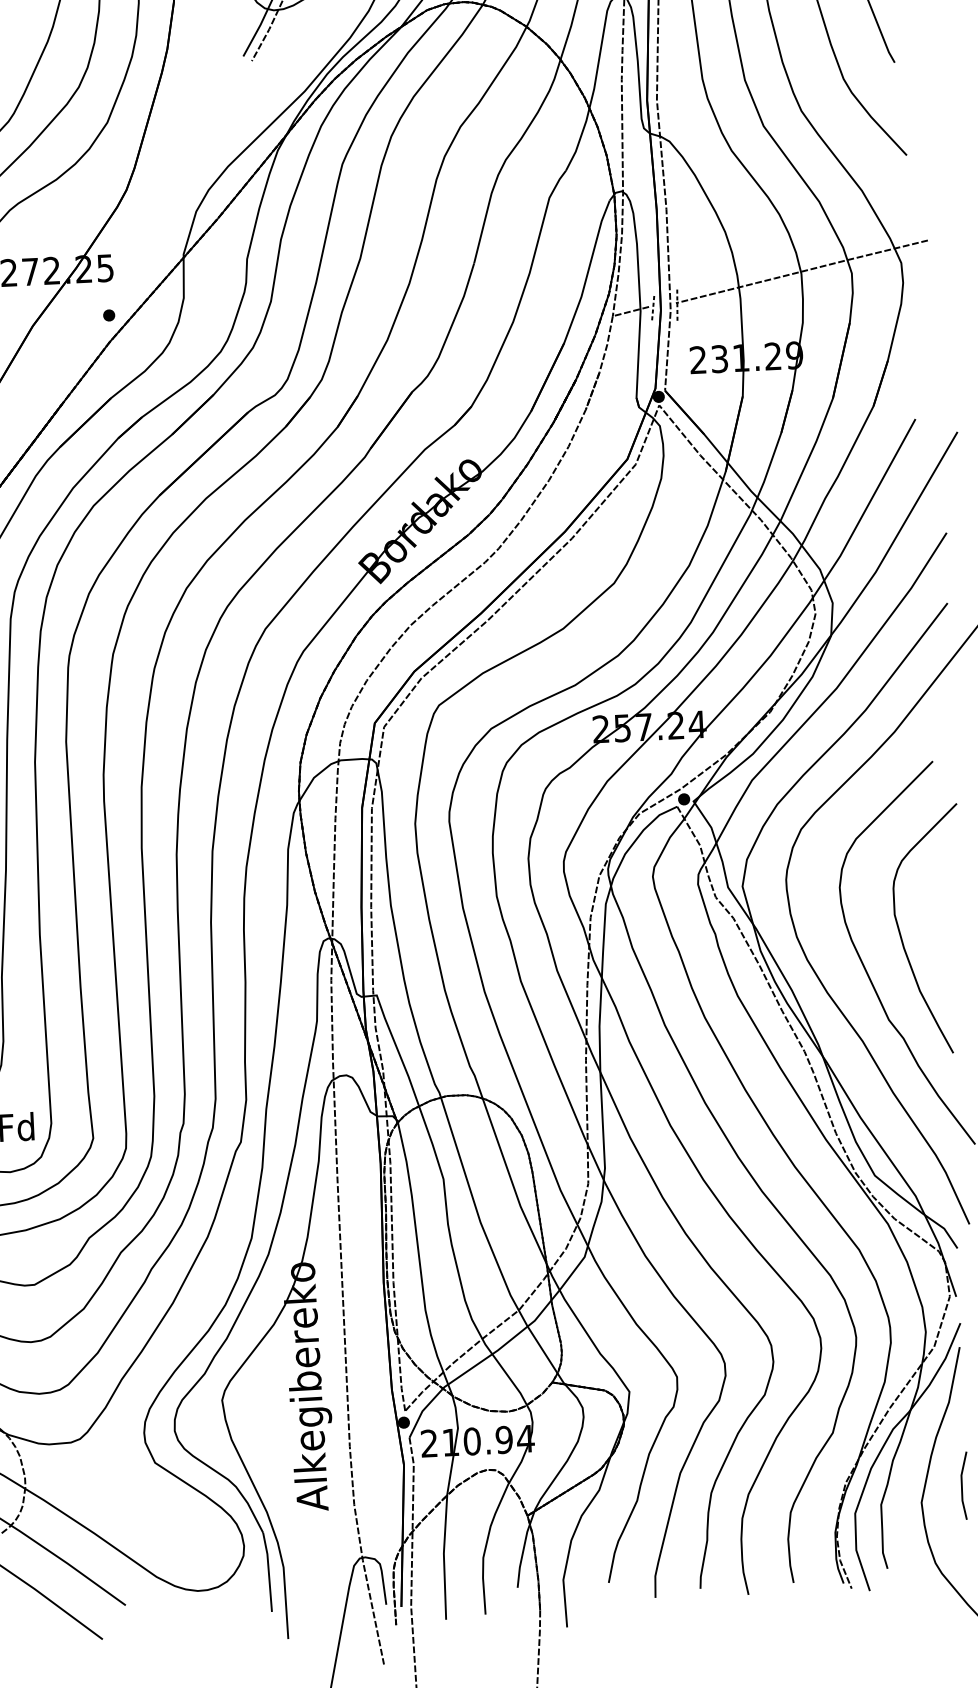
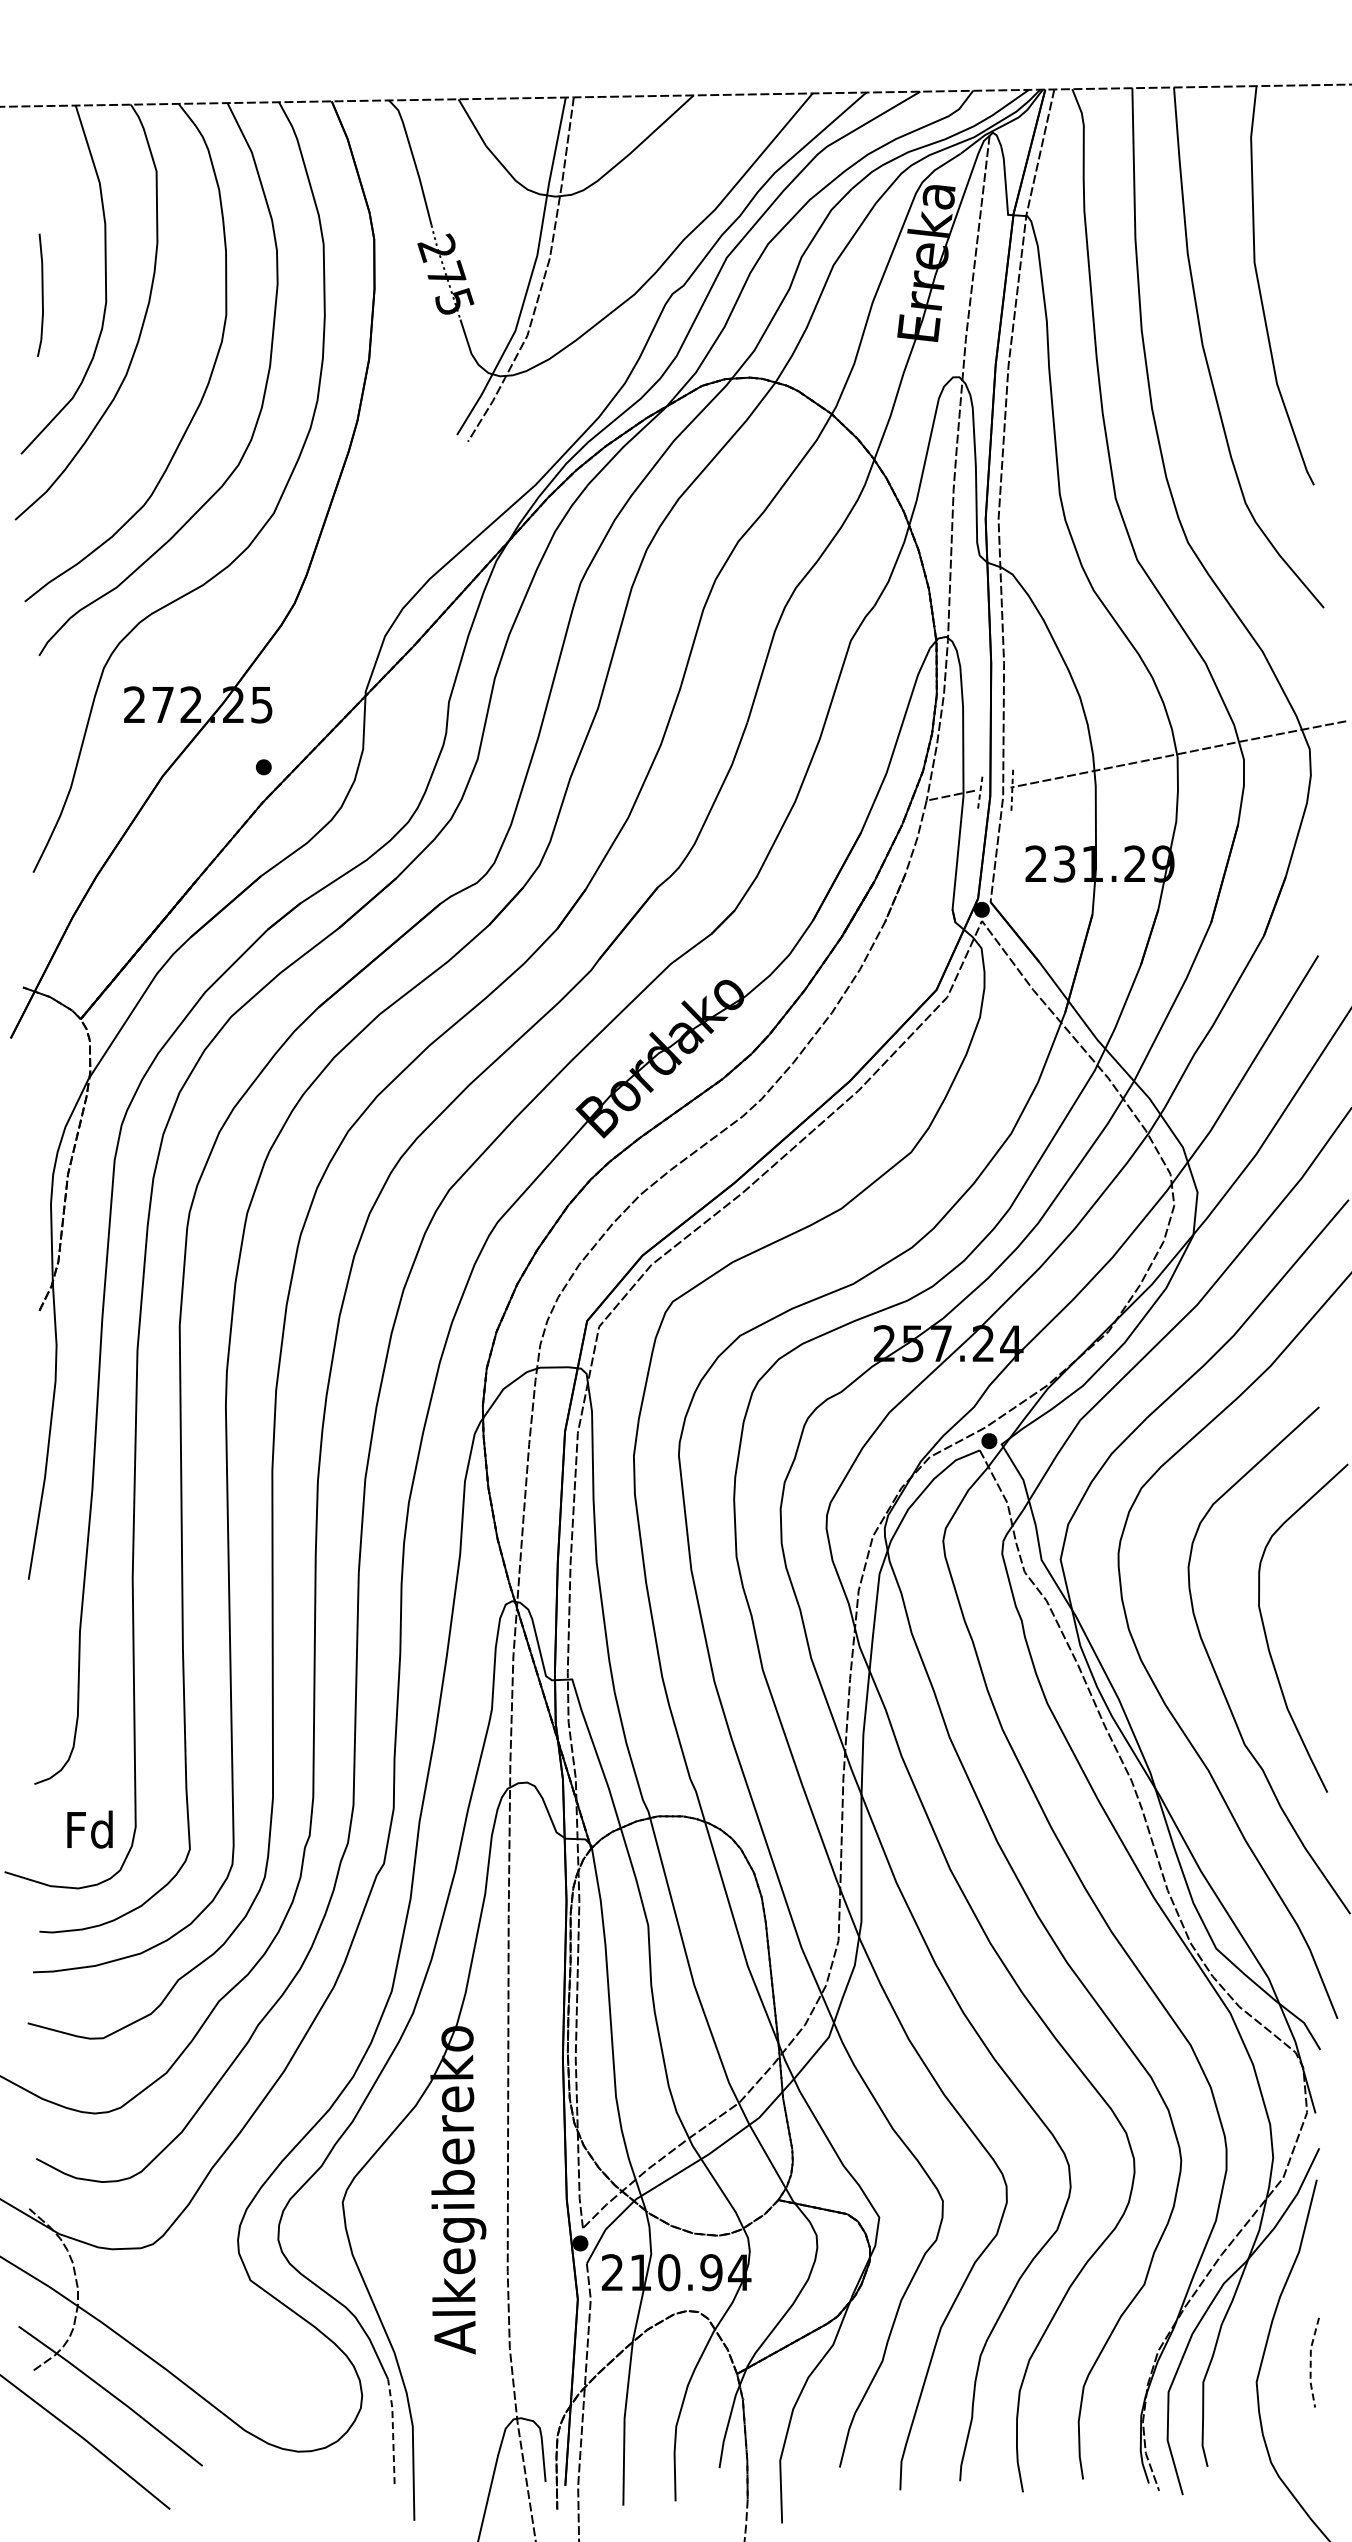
line: (961, 1485) -> (1310, 2362), solid -> dashed
line: (269, 1571) -> (393, 2430), solid -> dashed

